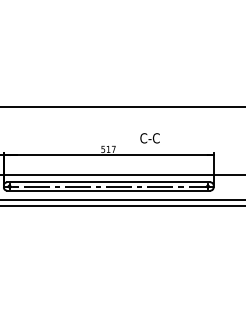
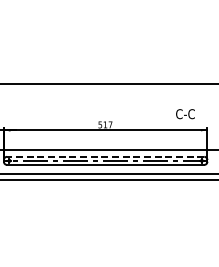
text: (149, 138) -> (184, 114), moved
line: (108, 182) -> (105, 156), solid -> dashed

